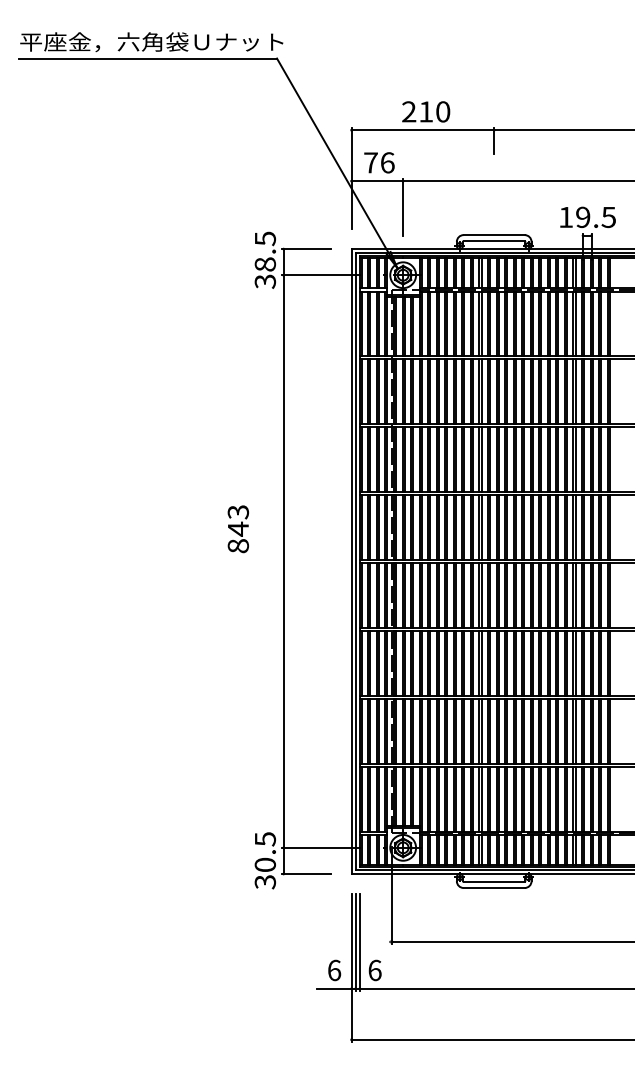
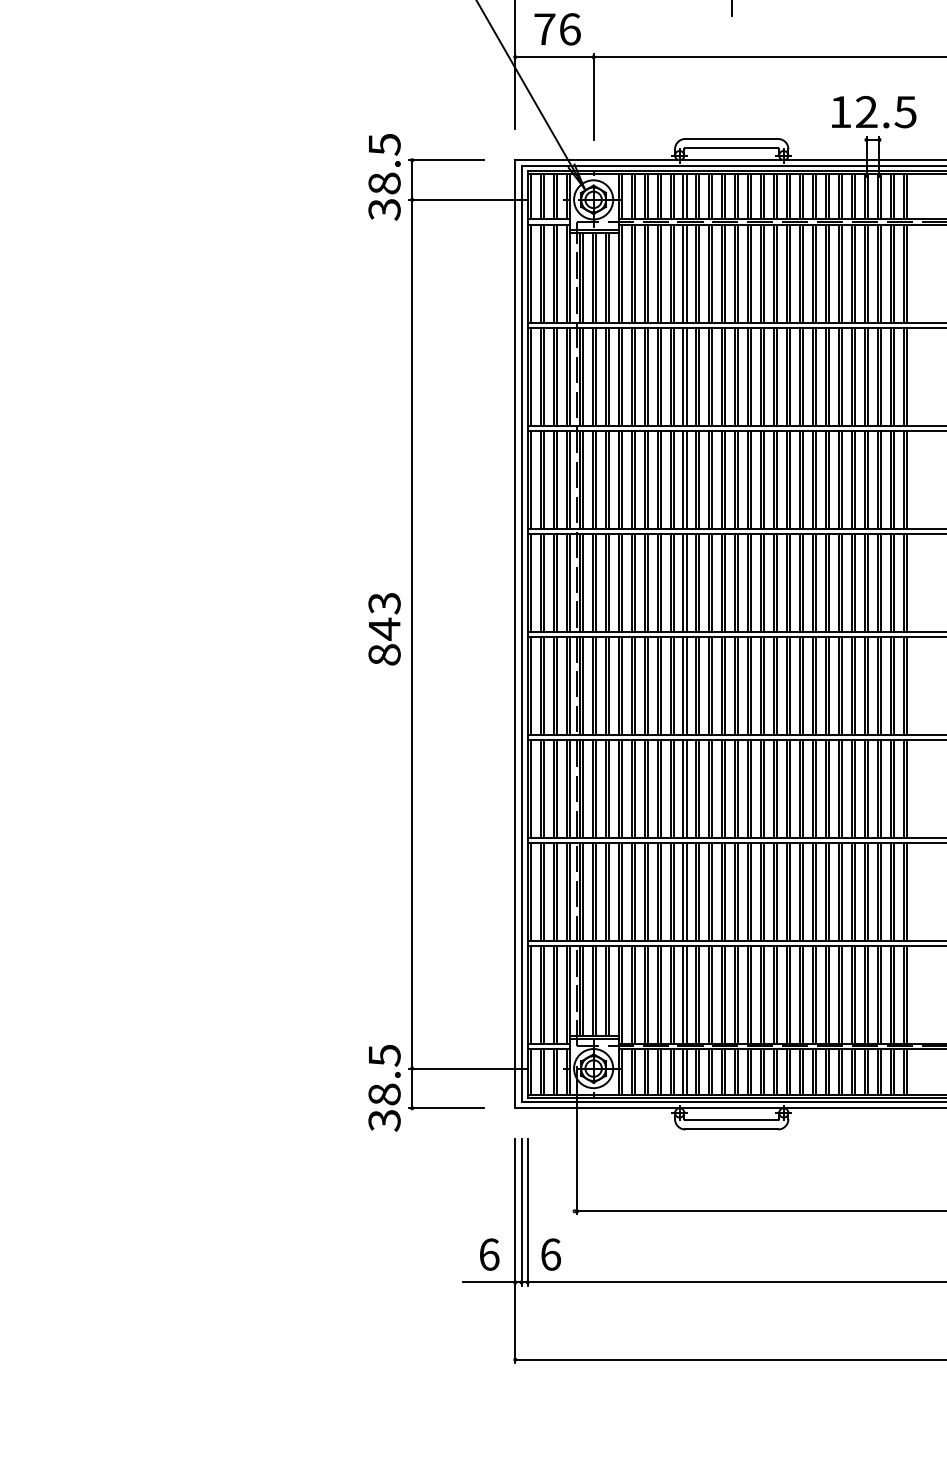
text: (583, 217) -> (867, 112), 19.5 -> 12.5
text: (237, 529) -> (383, 629), moved
text: (265, 864) -> (384, 1093), 30.5 -> 38.5

